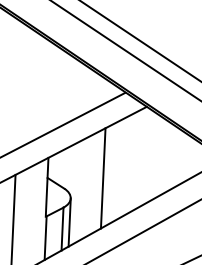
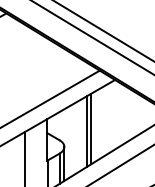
line: (110, 174) -> (91, 128), added

